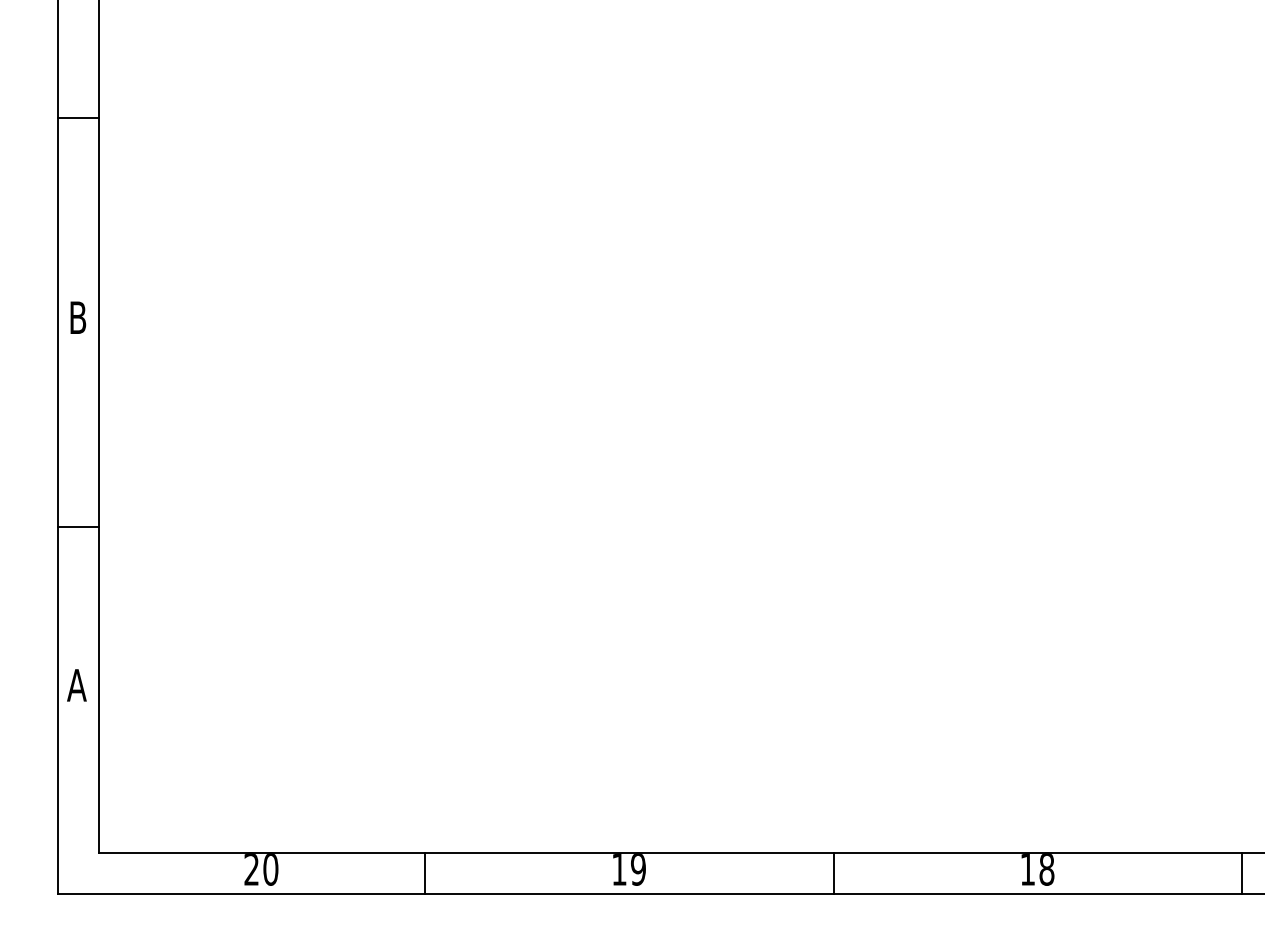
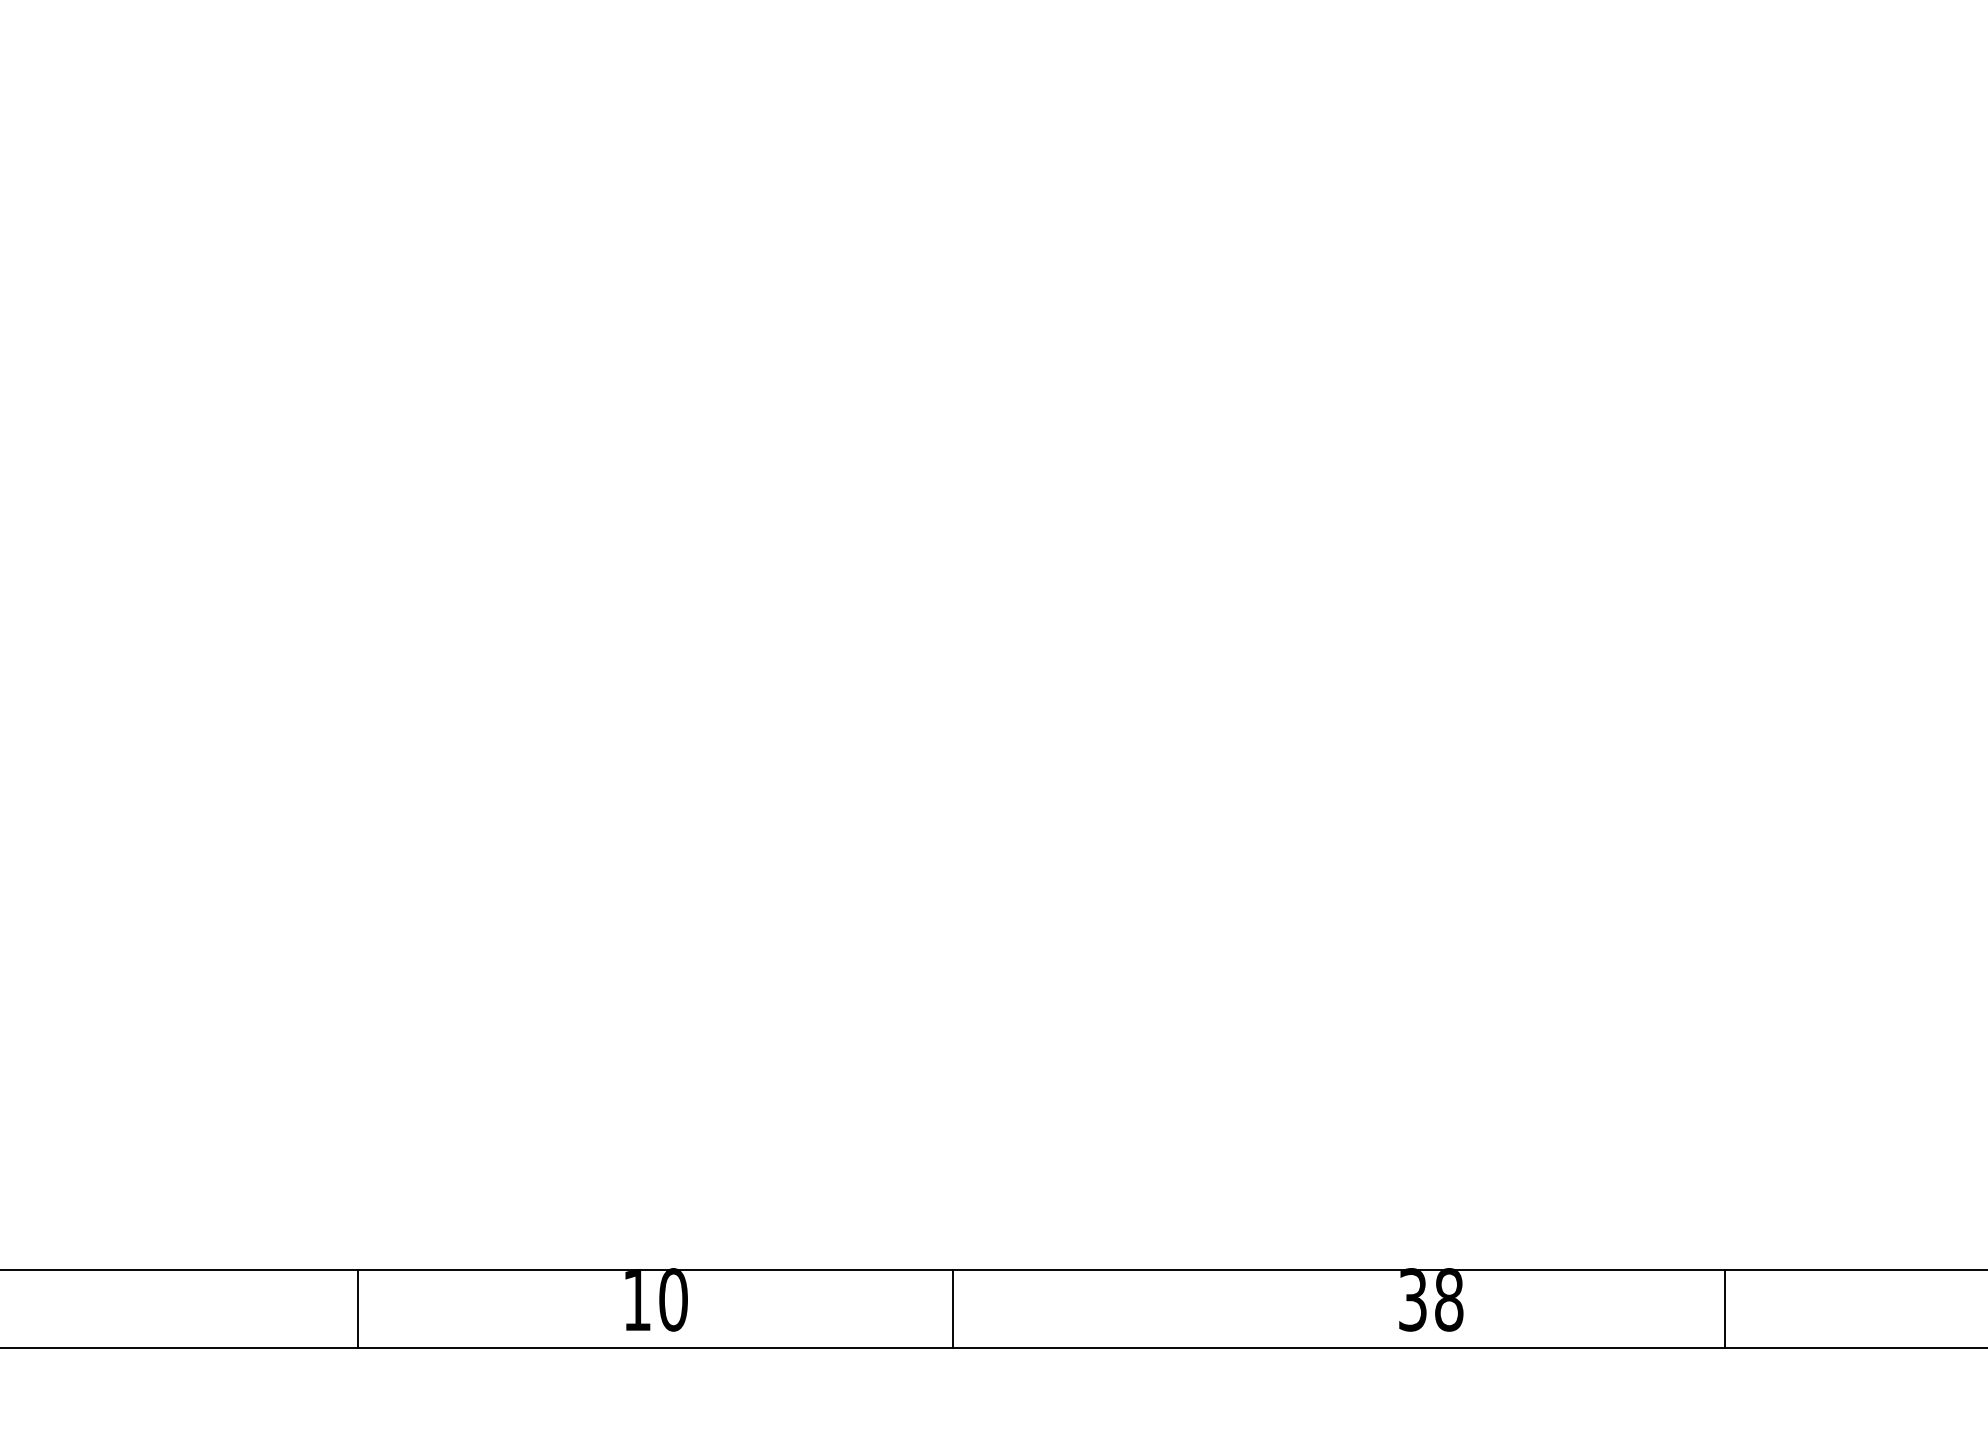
text: (638, 869) -> (673, 1300), 19 -> 10
text: (1027, 869) -> (1412, 1300), 18 -> 38
line: (425, 873) -> (358, 1307), moved
line: (833, 873) -> (952, 1307), moved
line: (1242, 873) -> (1725, 1307), moved

